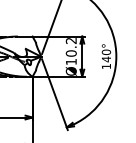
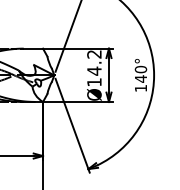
text: (70, 53) -> (93, 71), Ø10.2 -> Ø14.2

